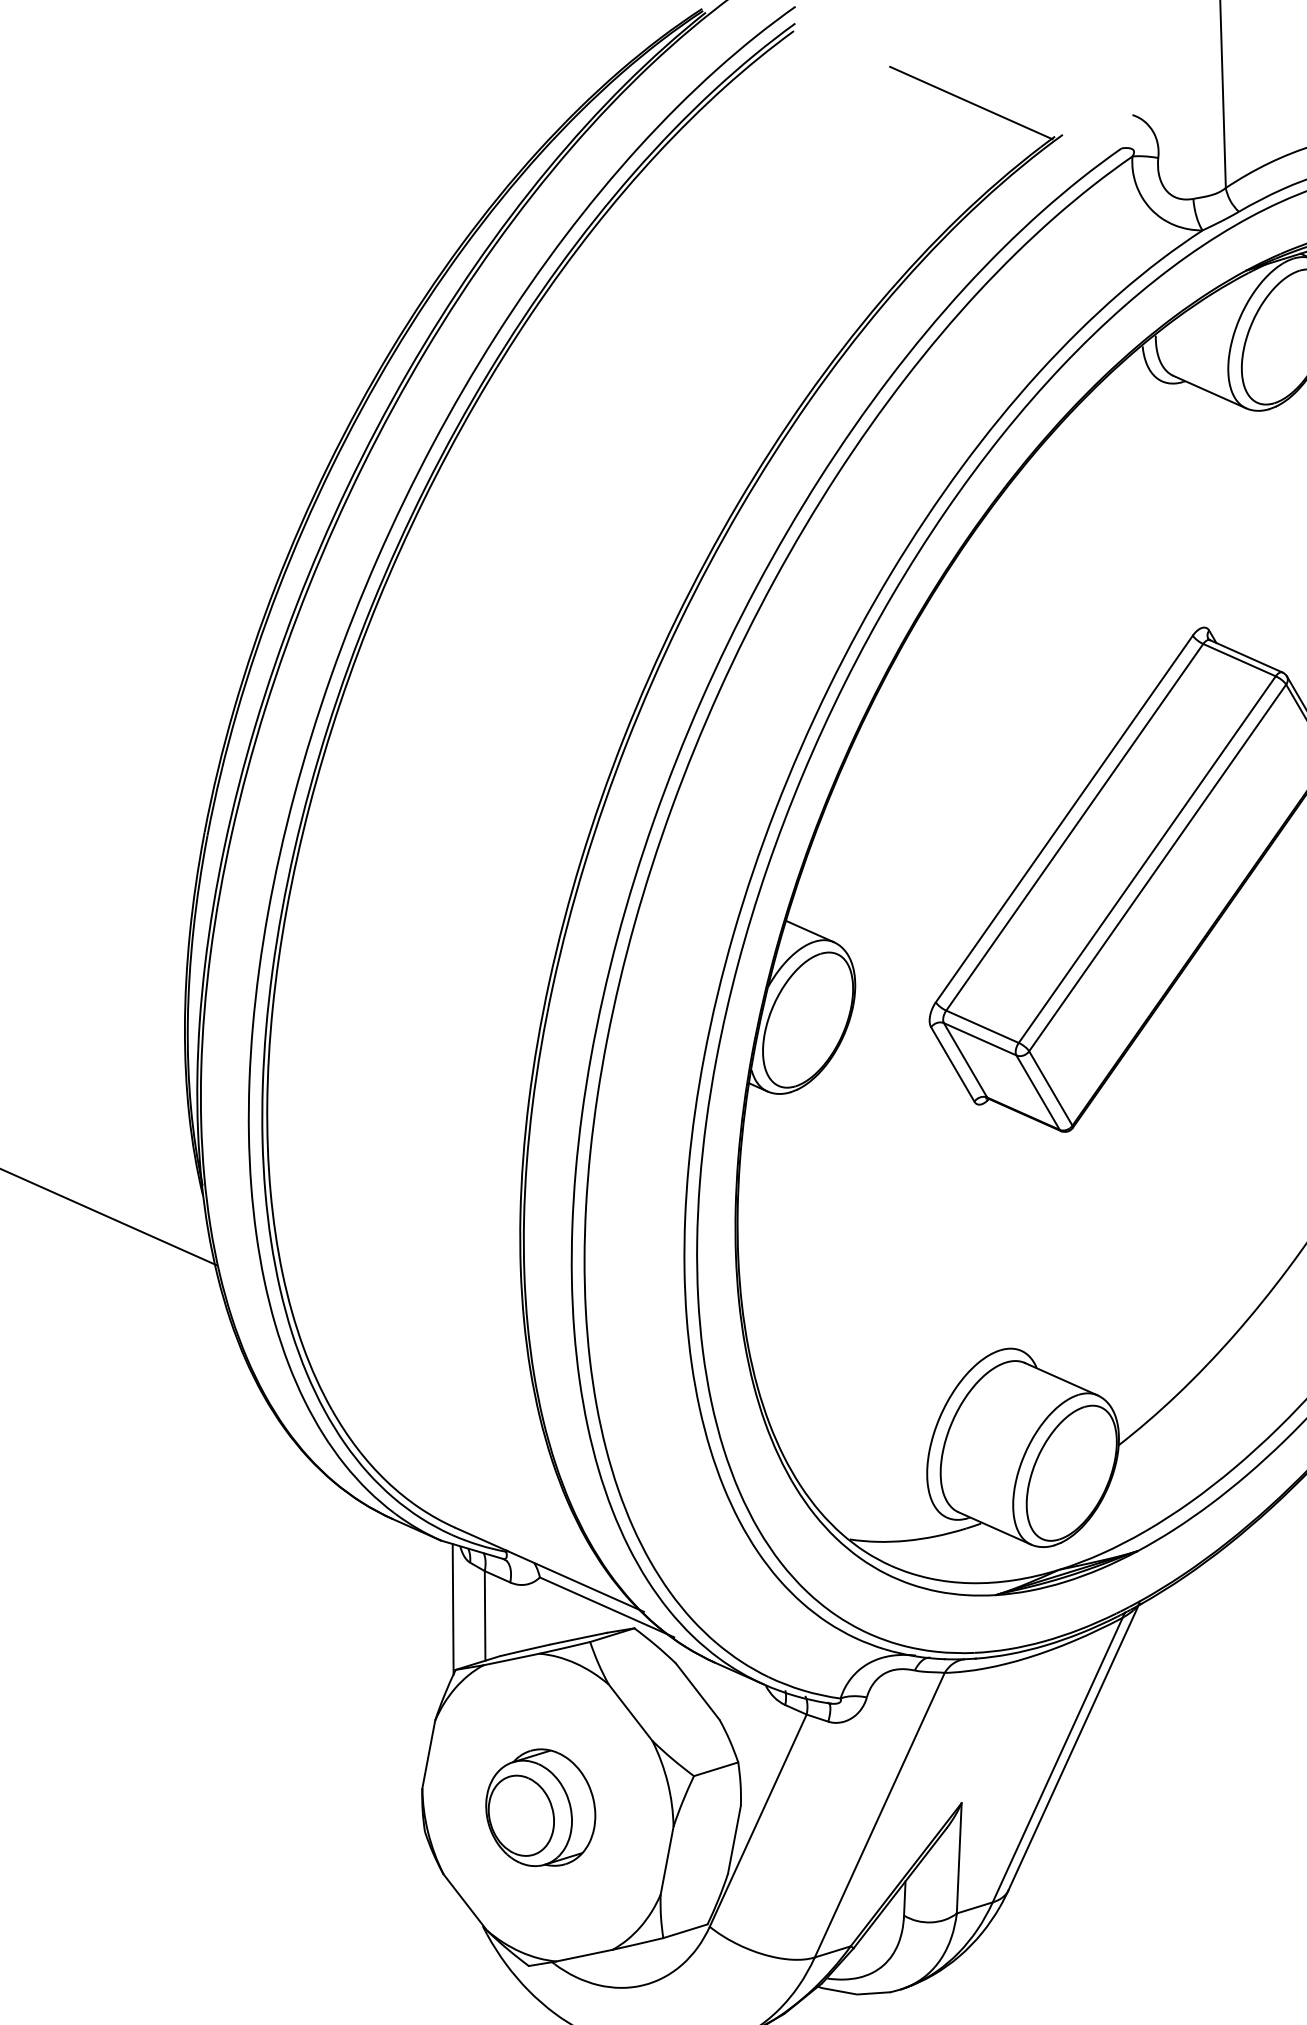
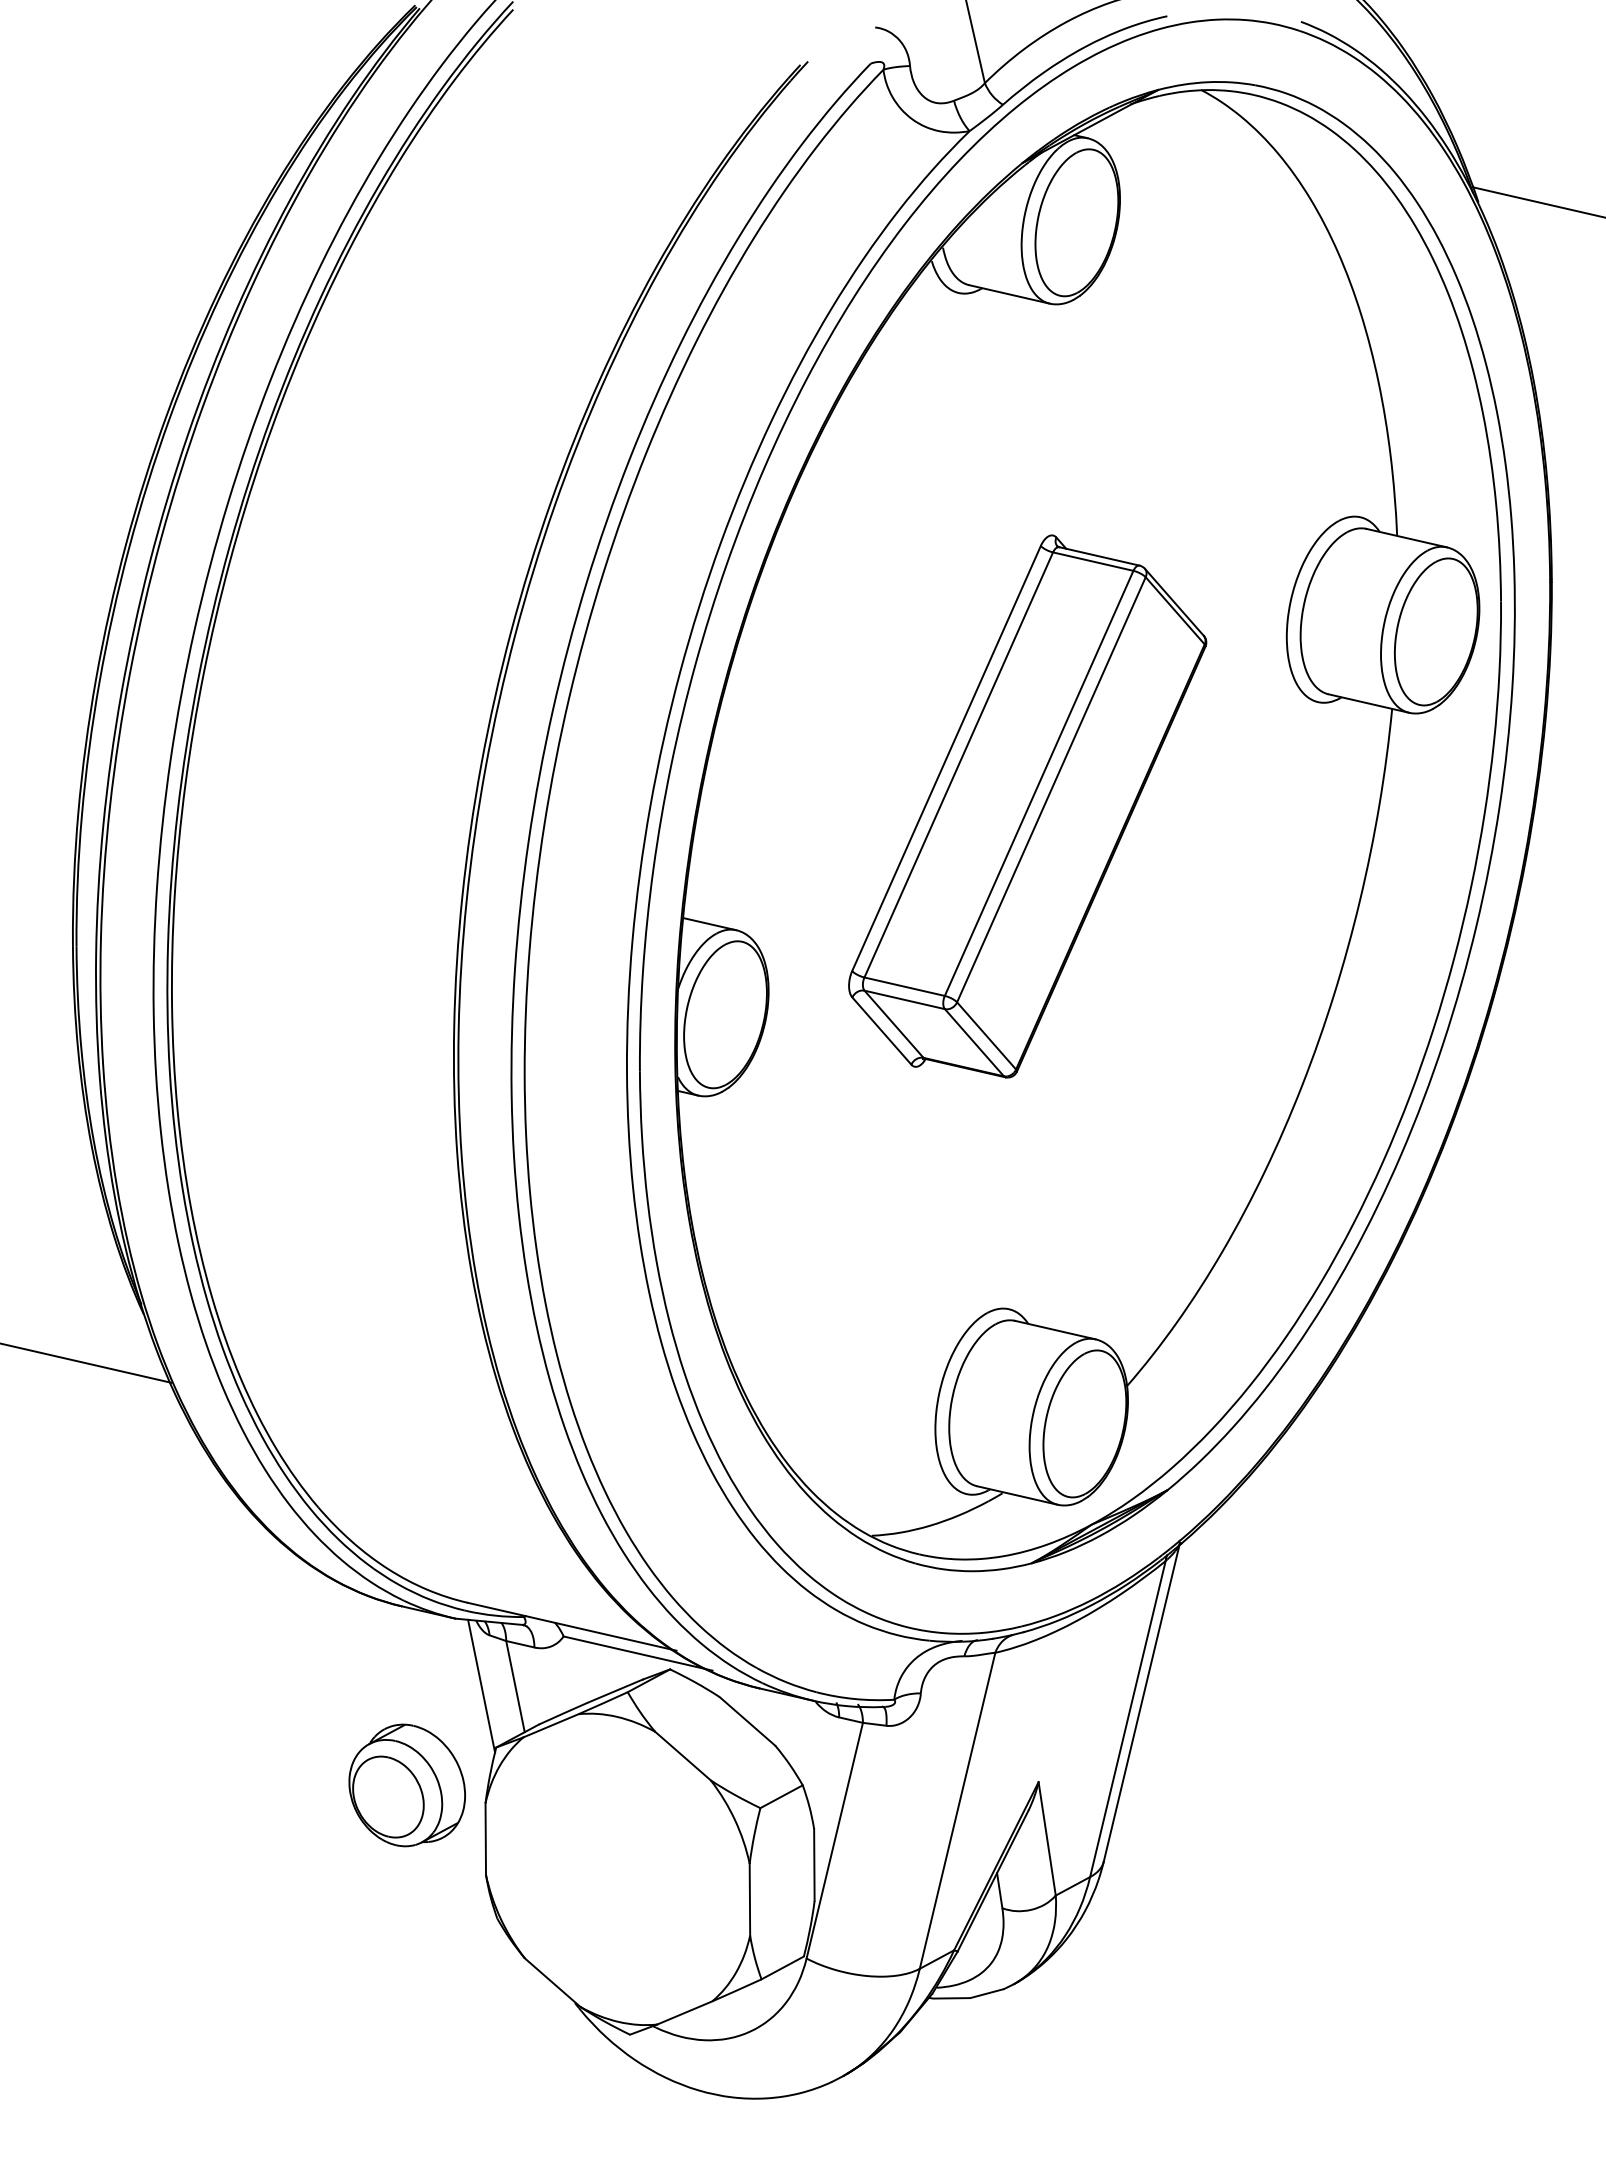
line: (971, 103) -> (708, 47), removed
part: (540, 1808) -> (406, 1785), moved

